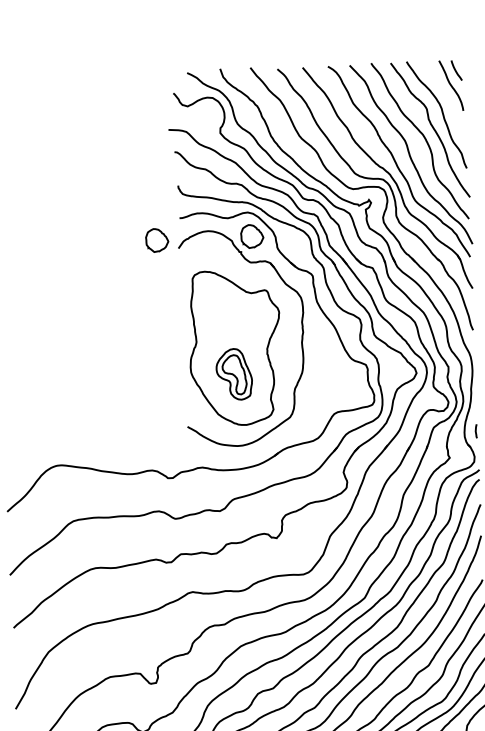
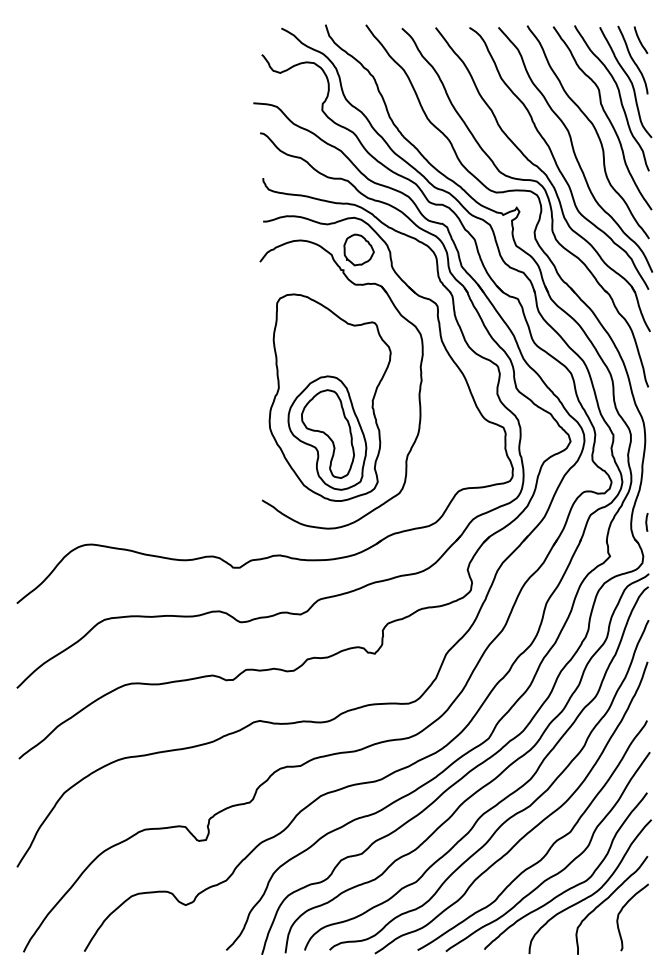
curve: (449, 101) -> (629, 81), added
part: (156, 240) -> (231, 249), removed
part: (234, 374) -> (327, 432), size x1.67

